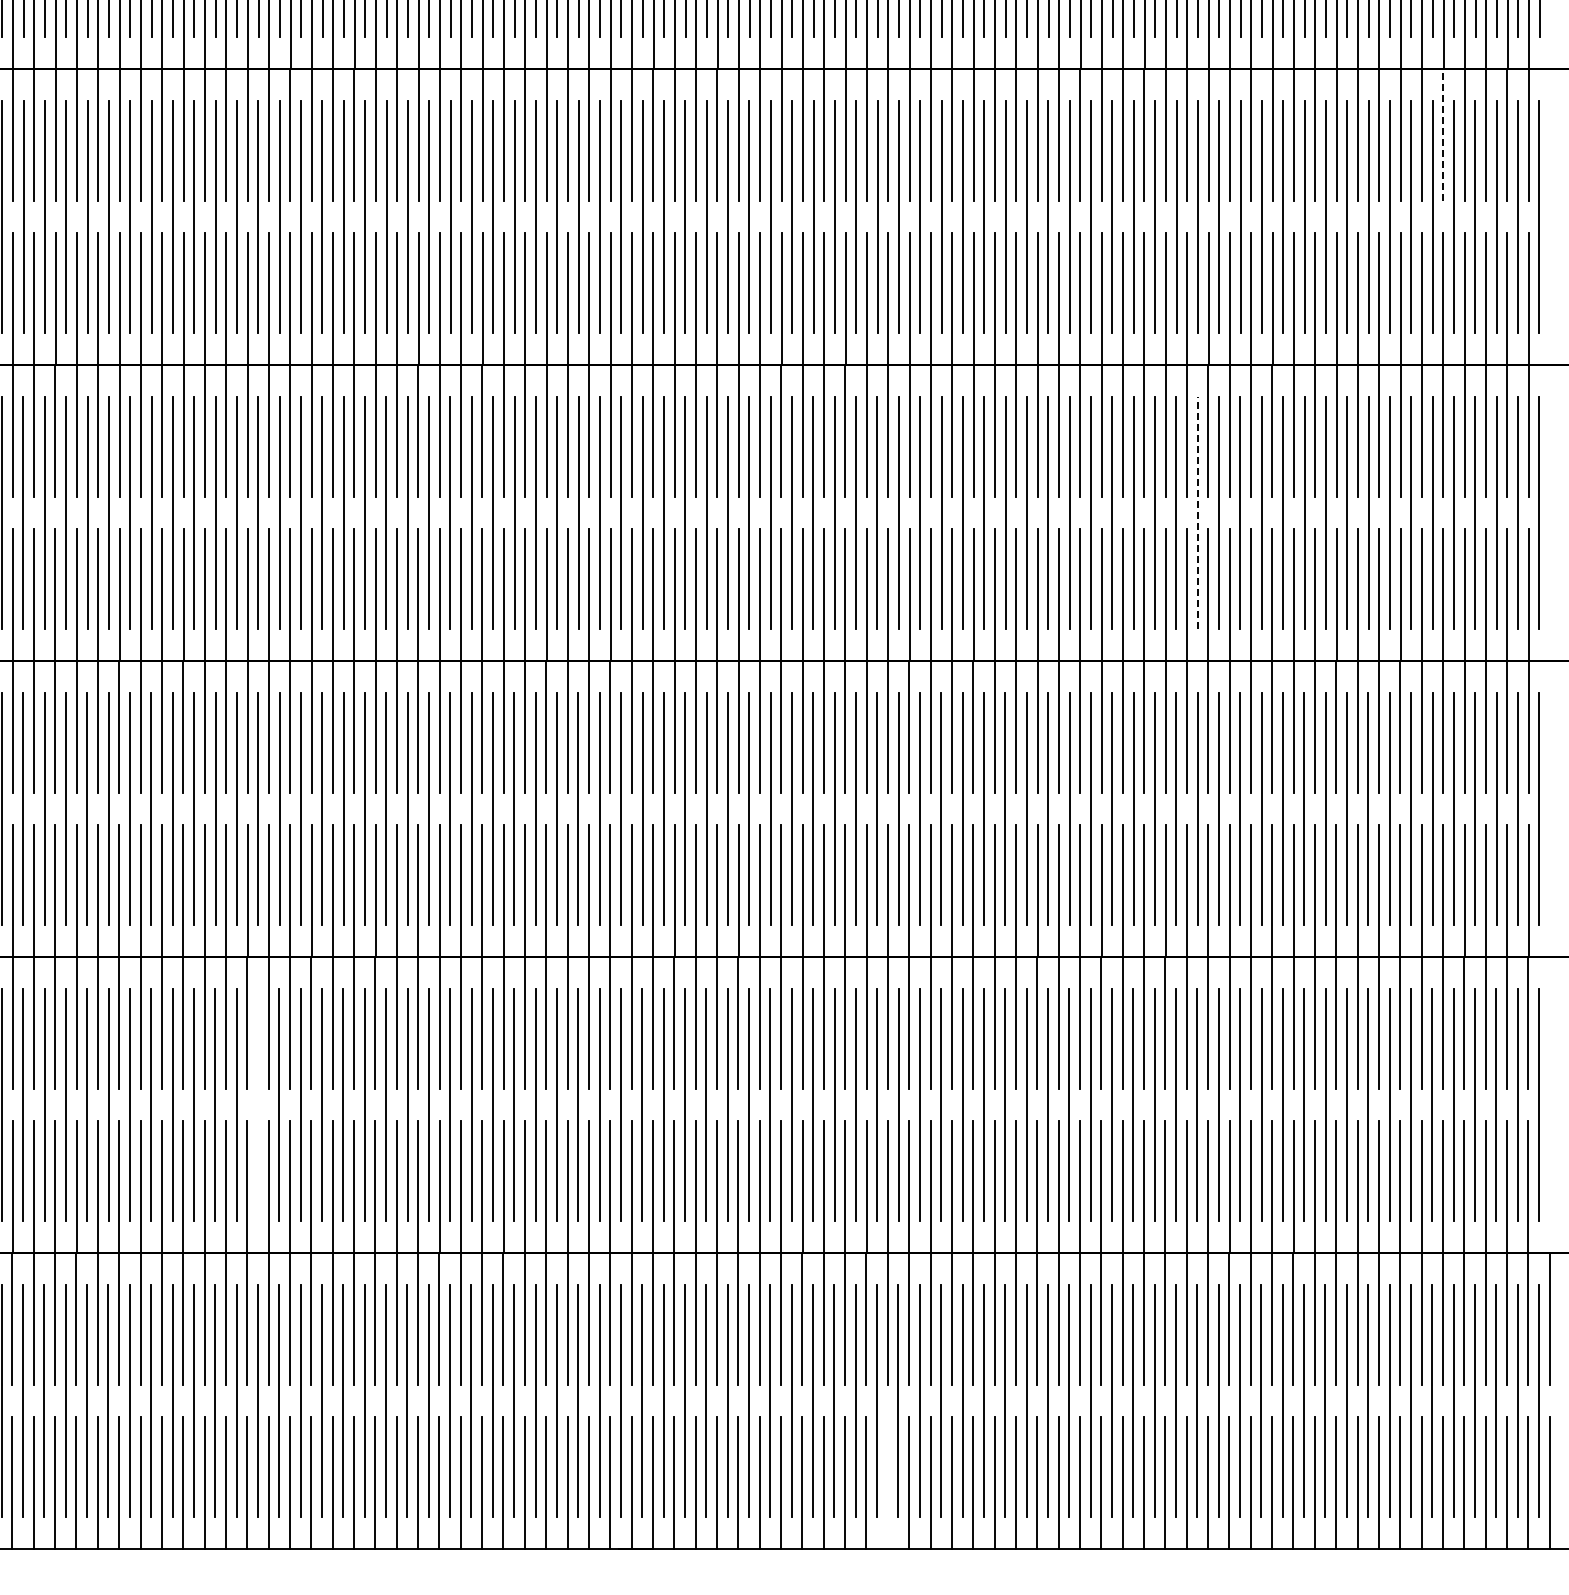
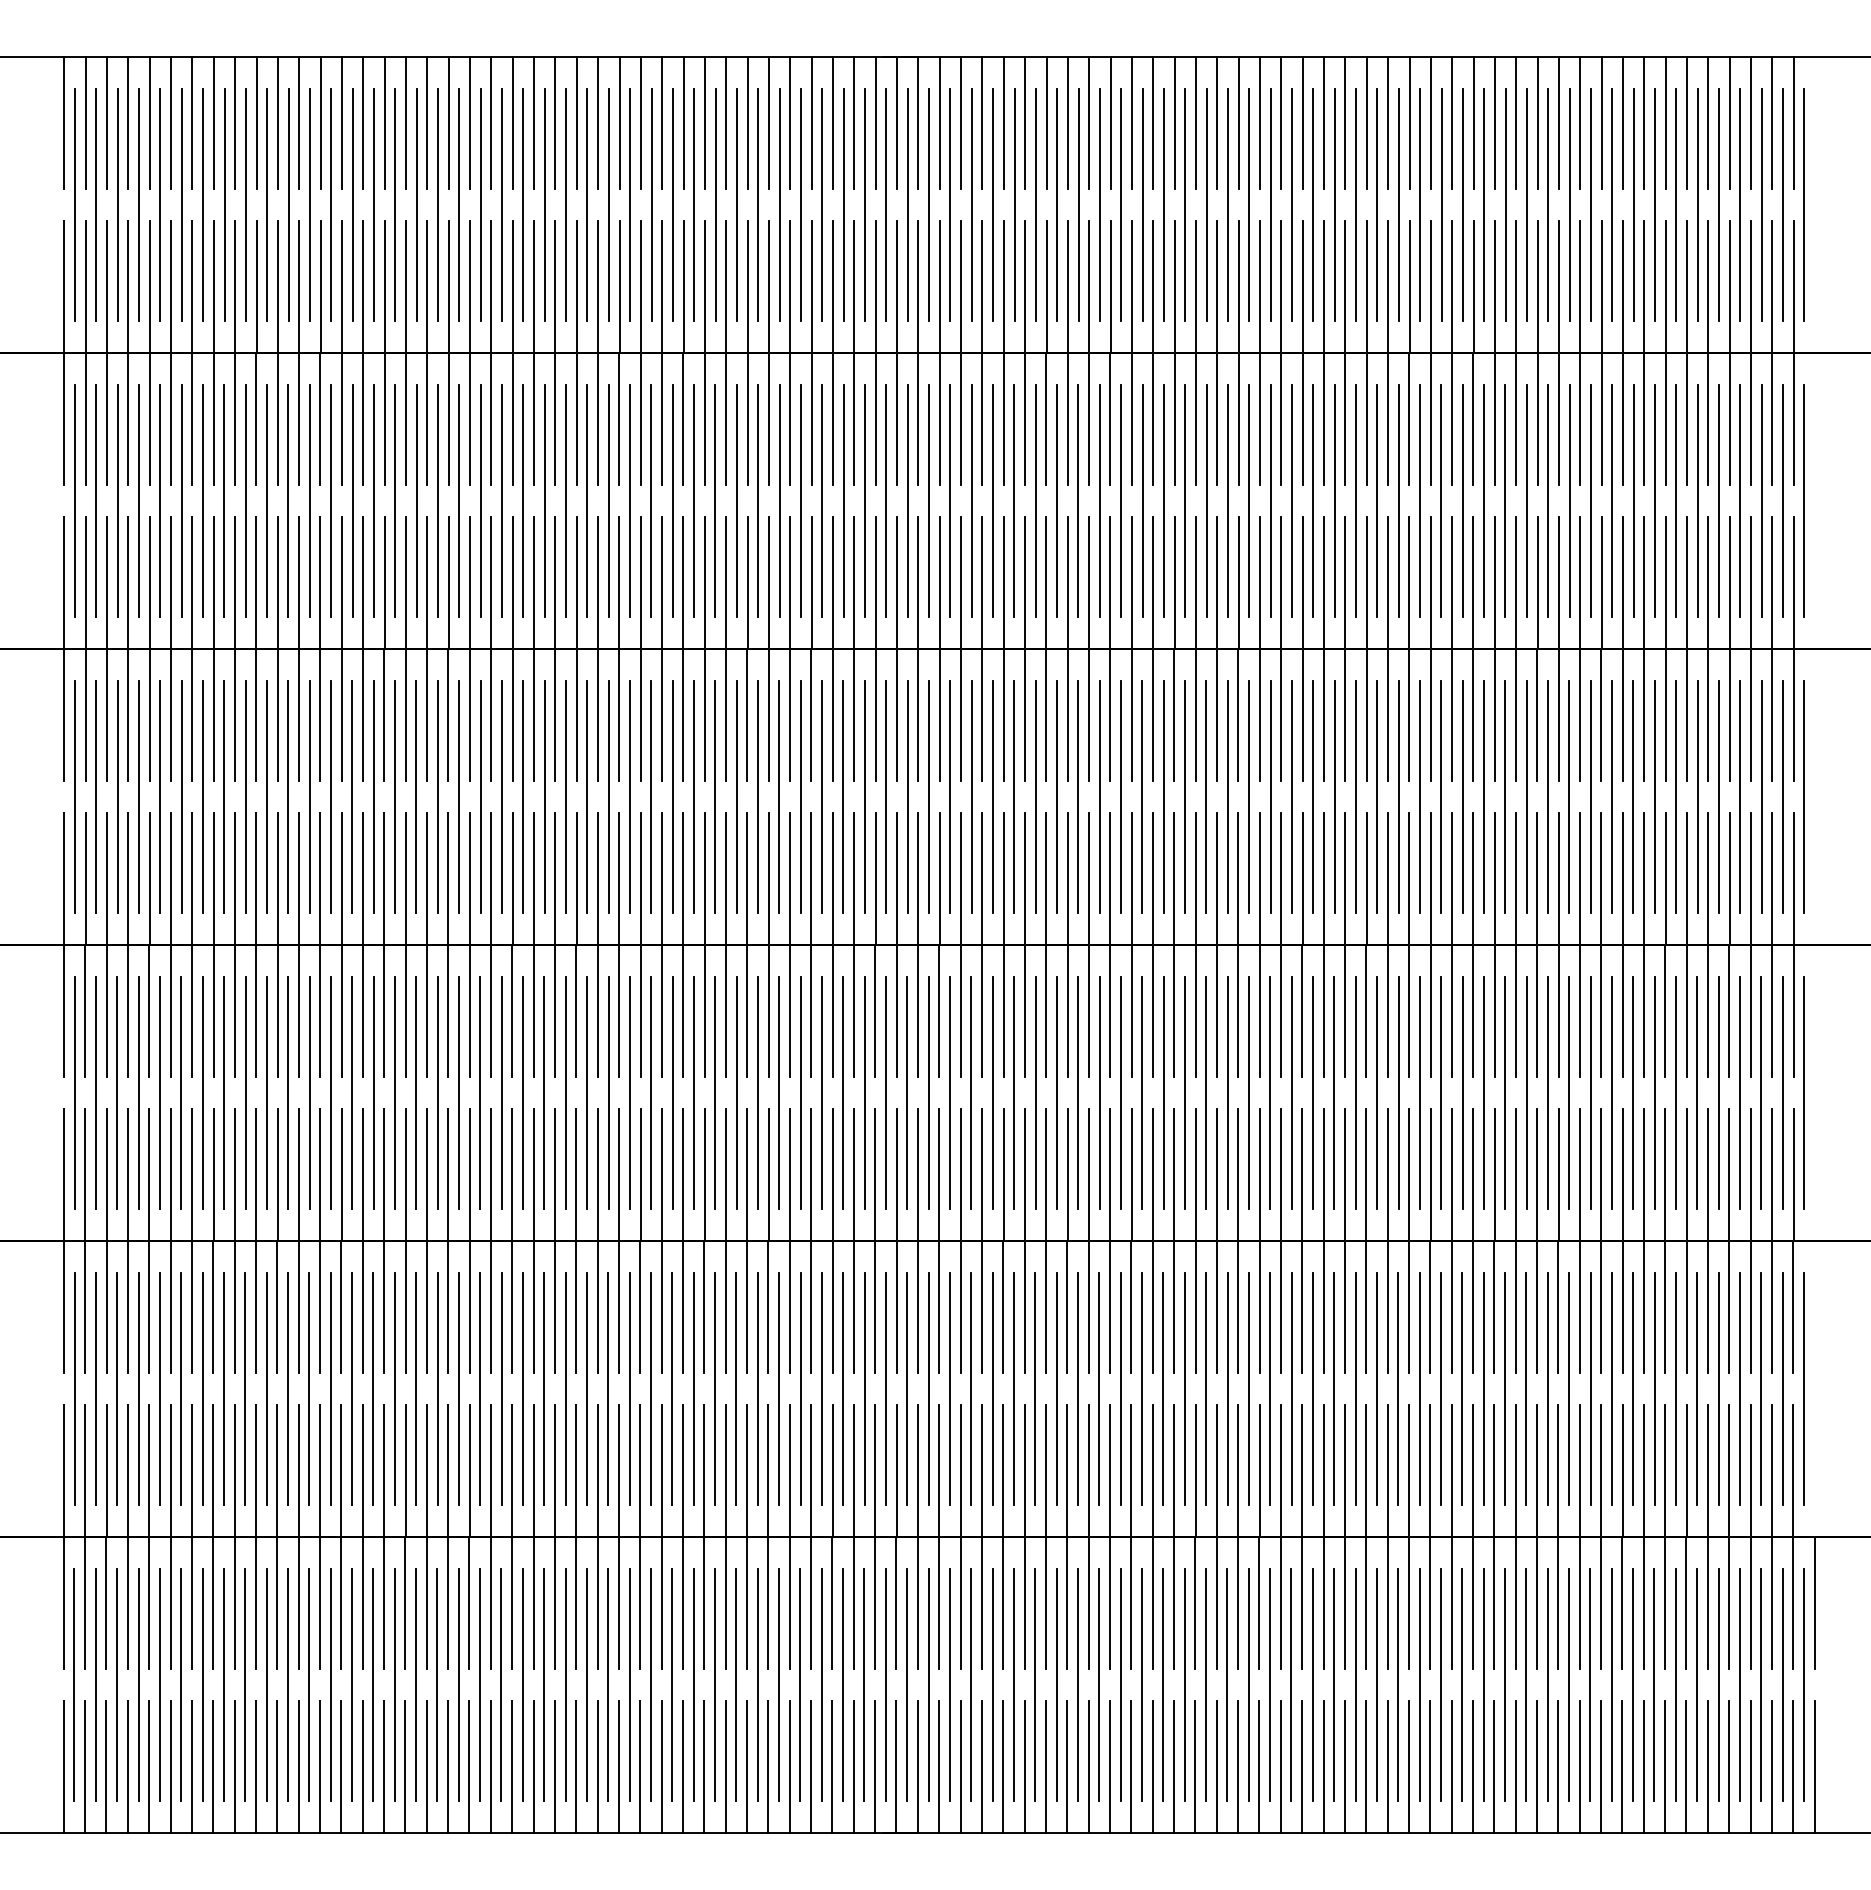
line: (1443, 134) -> (1708, 418), dashed -> solid
line: (1197, 512) -> (1462, 796), dashed -> solid
line: (257, 1105) -> (522, 1389), added
line: (887, 1483) -> (1152, 1767), added

